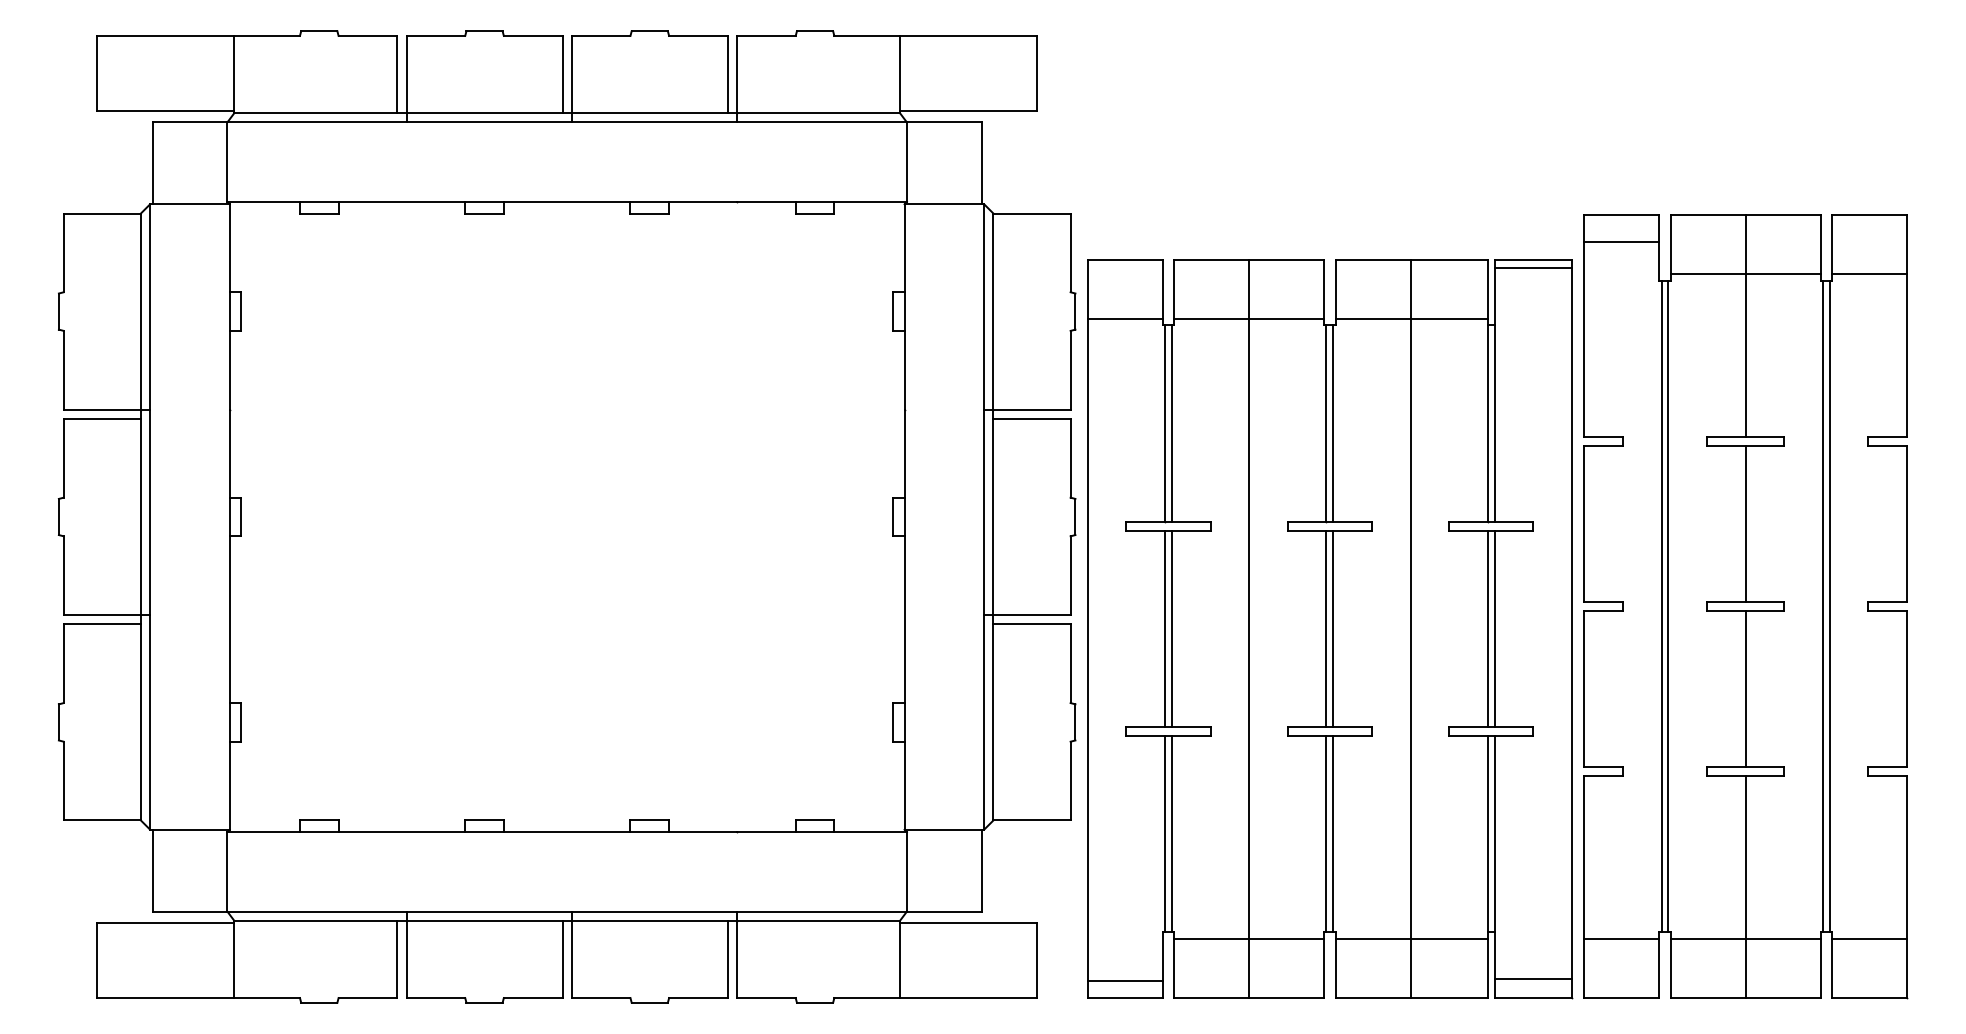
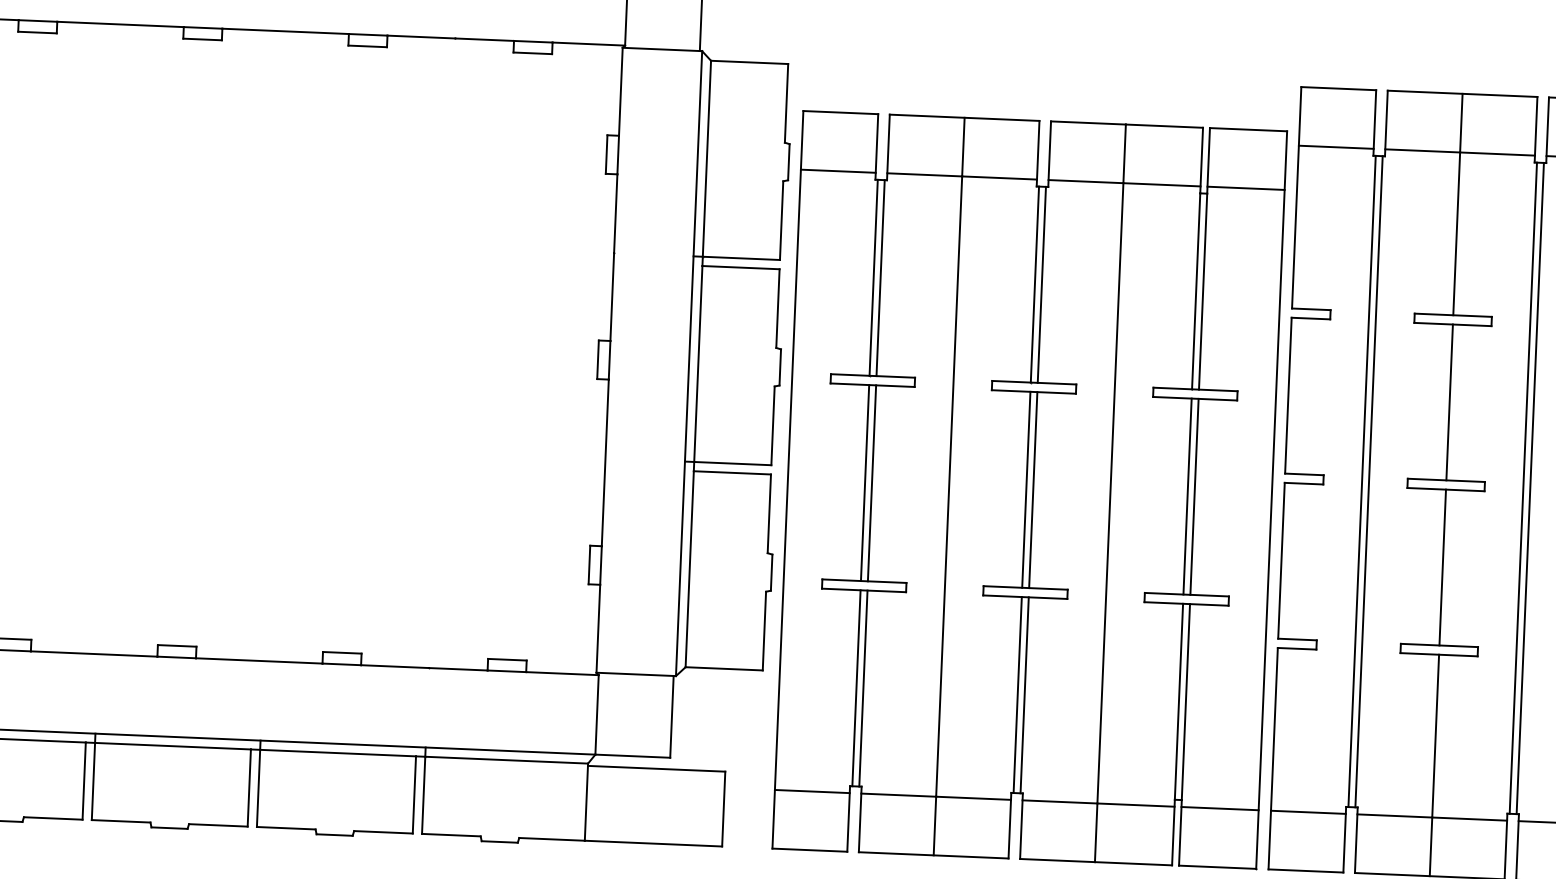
line: (1621, 241) -> (1336, 147), moved
line: (1532, 267) -> (1245, 188), moved
line: (1532, 979) -> (1219, 808), moved
line: (1124, 981) -> (811, 791), moved

